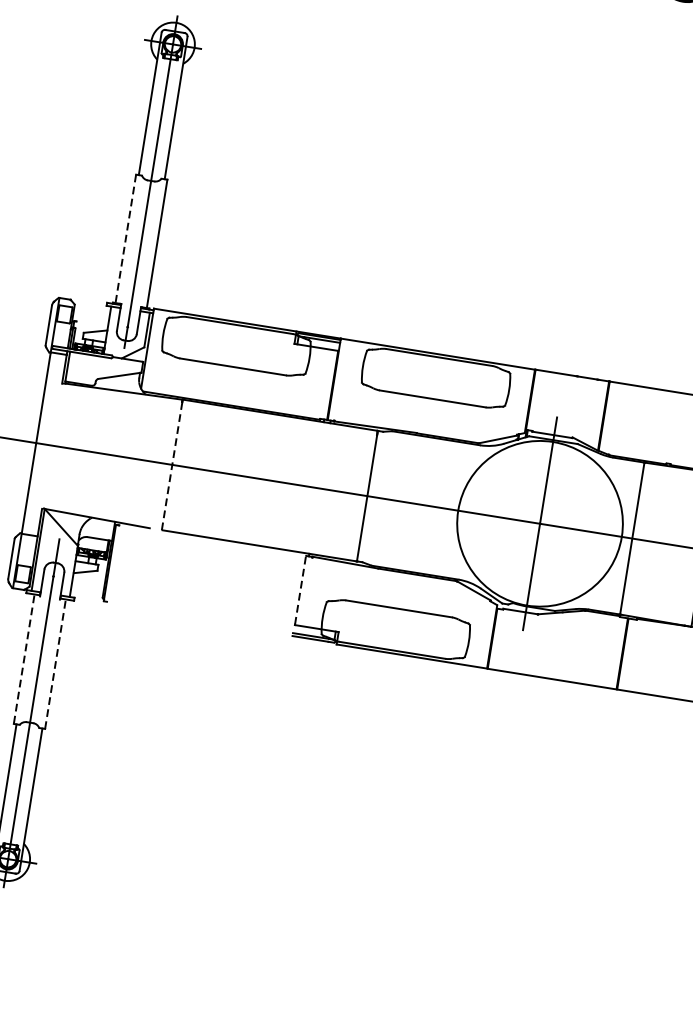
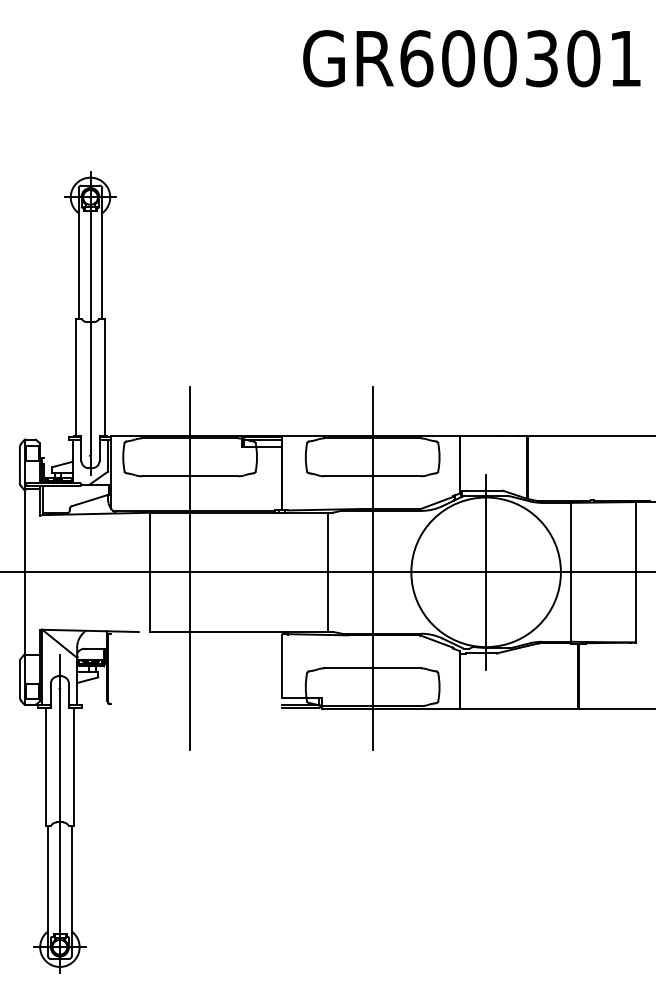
line: (126, 238) -> (76, 377), dashed -> solid
line: (171, 465) -> (149, 572), dashed -> solid
line: (217, 467) -> (190, 568), added
line: (416, 499) -> (372, 568), added
line: (301, 590) -> (282, 665), dashed -> solid
line: (23, 660) -> (45, 767), dashed -> solid
line: (55, 665) -> (74, 767), dashed -> solid

